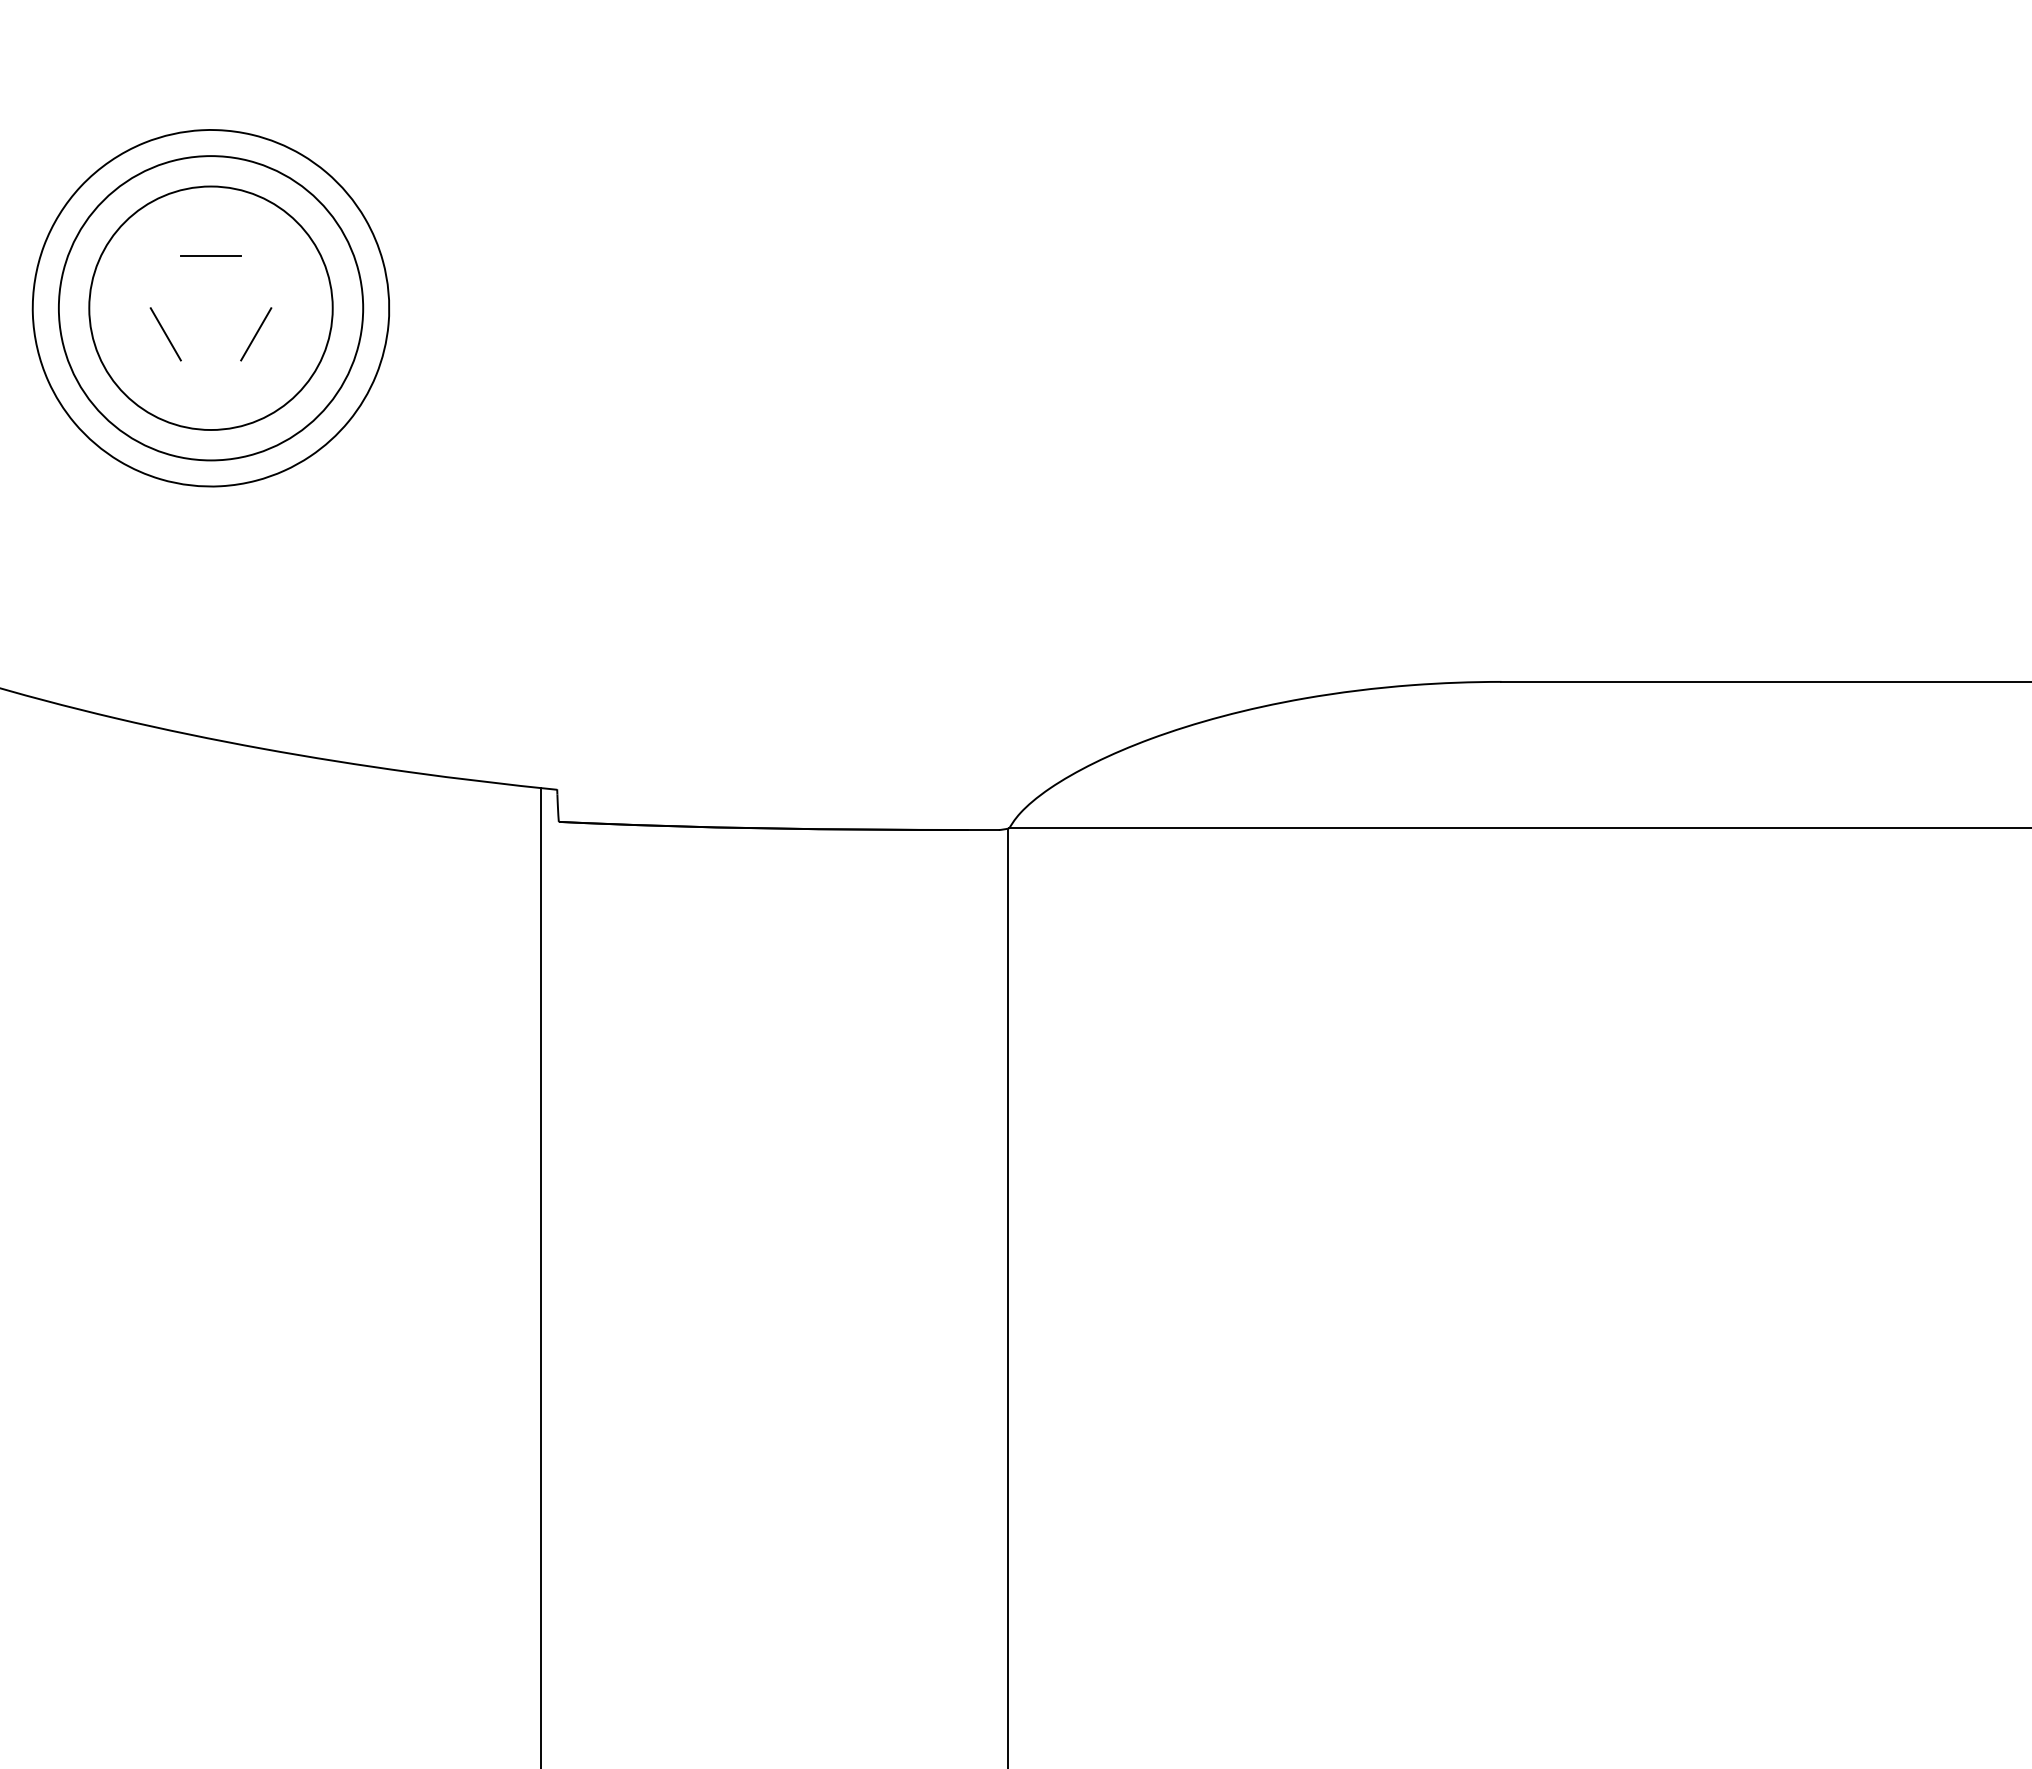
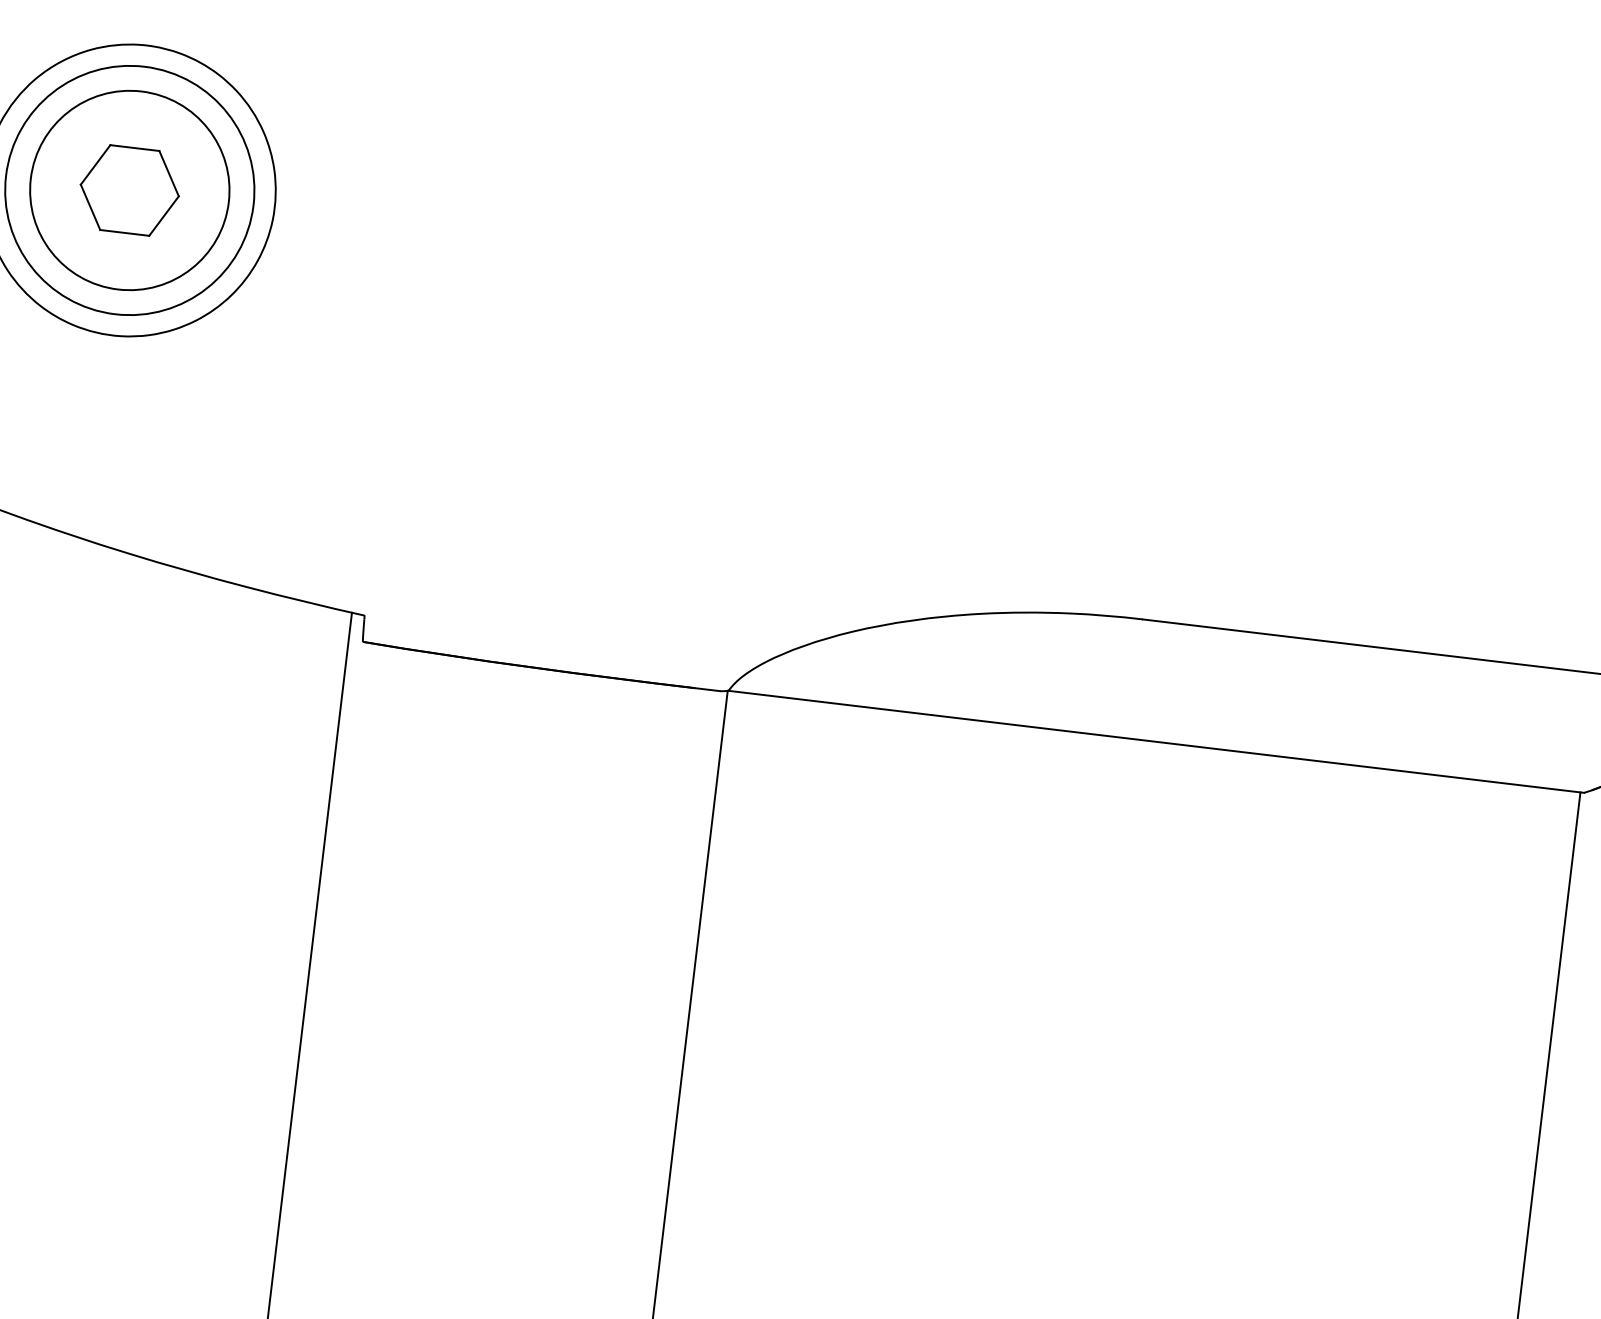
line: (165, 282) -> (95, 165), added
line: (256, 282) -> (169, 173), added
line: (210, 360) -> (124, 232), added

